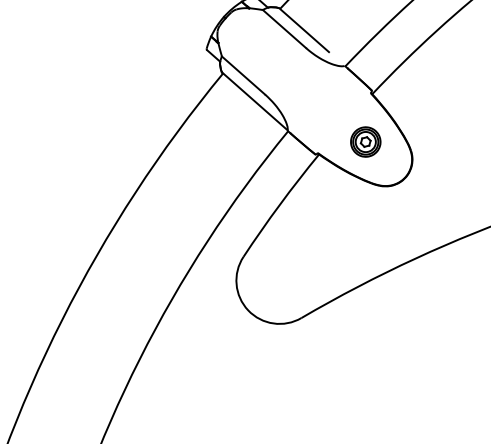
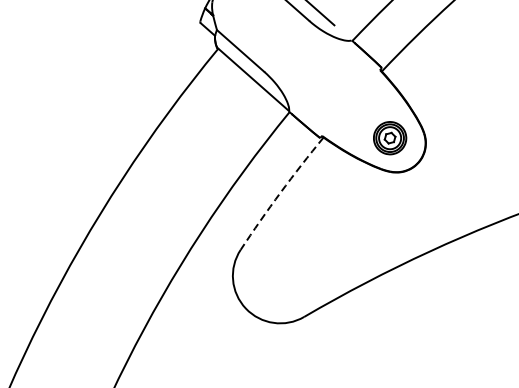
part: (365, 141) -> (389, 137), moved
arc: (279, 204) -> (280, 192), solid -> dashed

